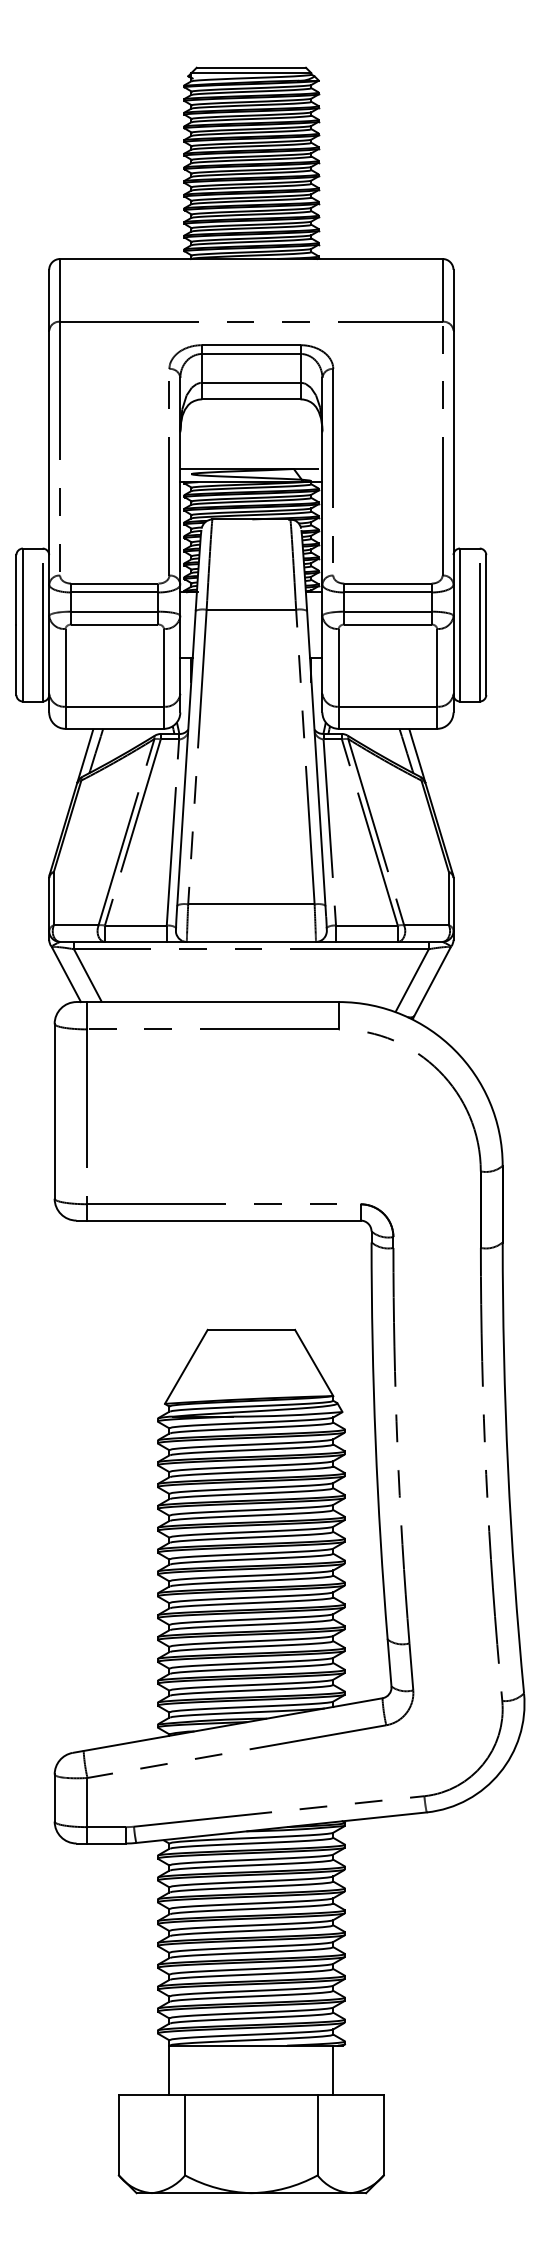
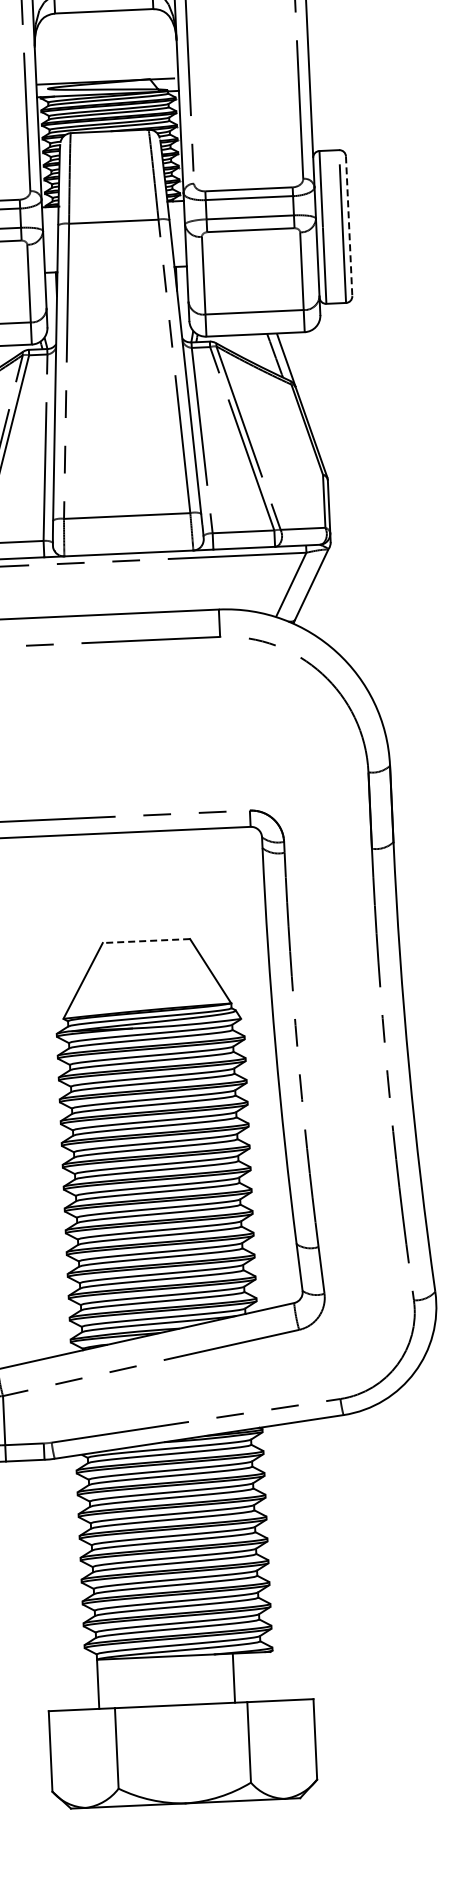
line: (486, 625) -> (349, 226), solid -> dashed
line: (251, 1329) -> (146, 940), solid -> dashed
line: (333, 2069) -> (234, 1677), moved

